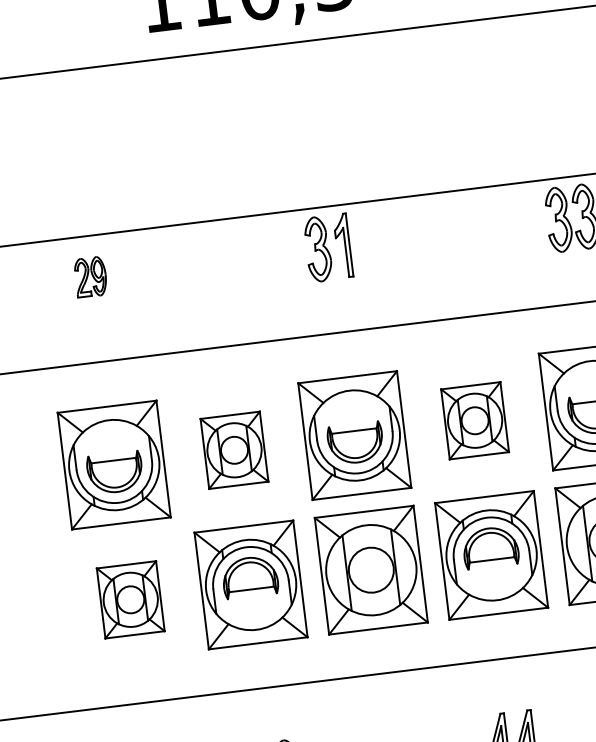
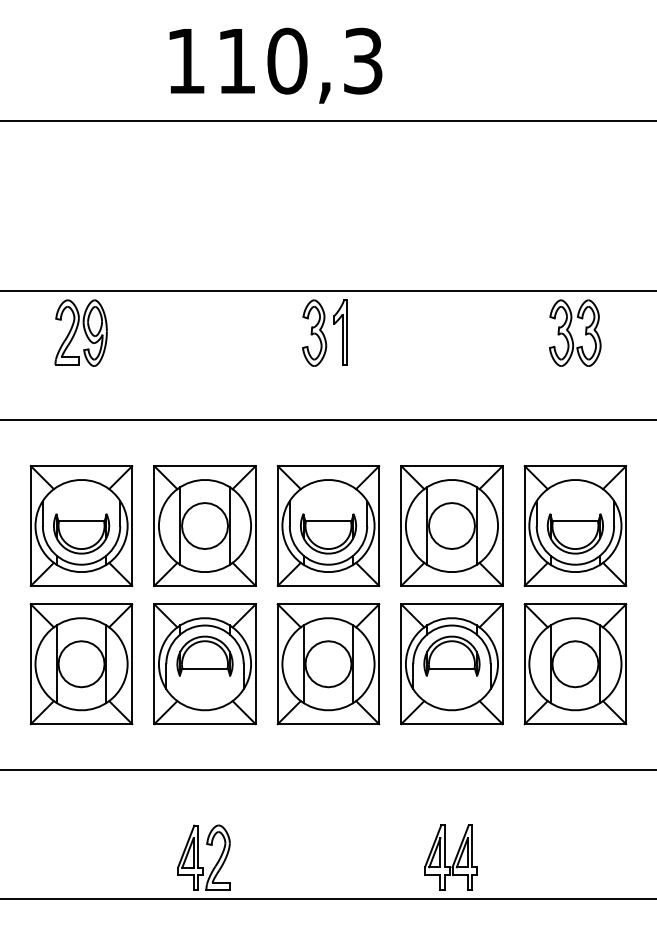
part: (90, 276) -> (80, 332), size x1.67
part: (474, 420) -> (451, 525), size x1.67
part: (233, 449) -> (204, 525), size x1.67
part: (130, 599) -> (81, 664), size x1.67

